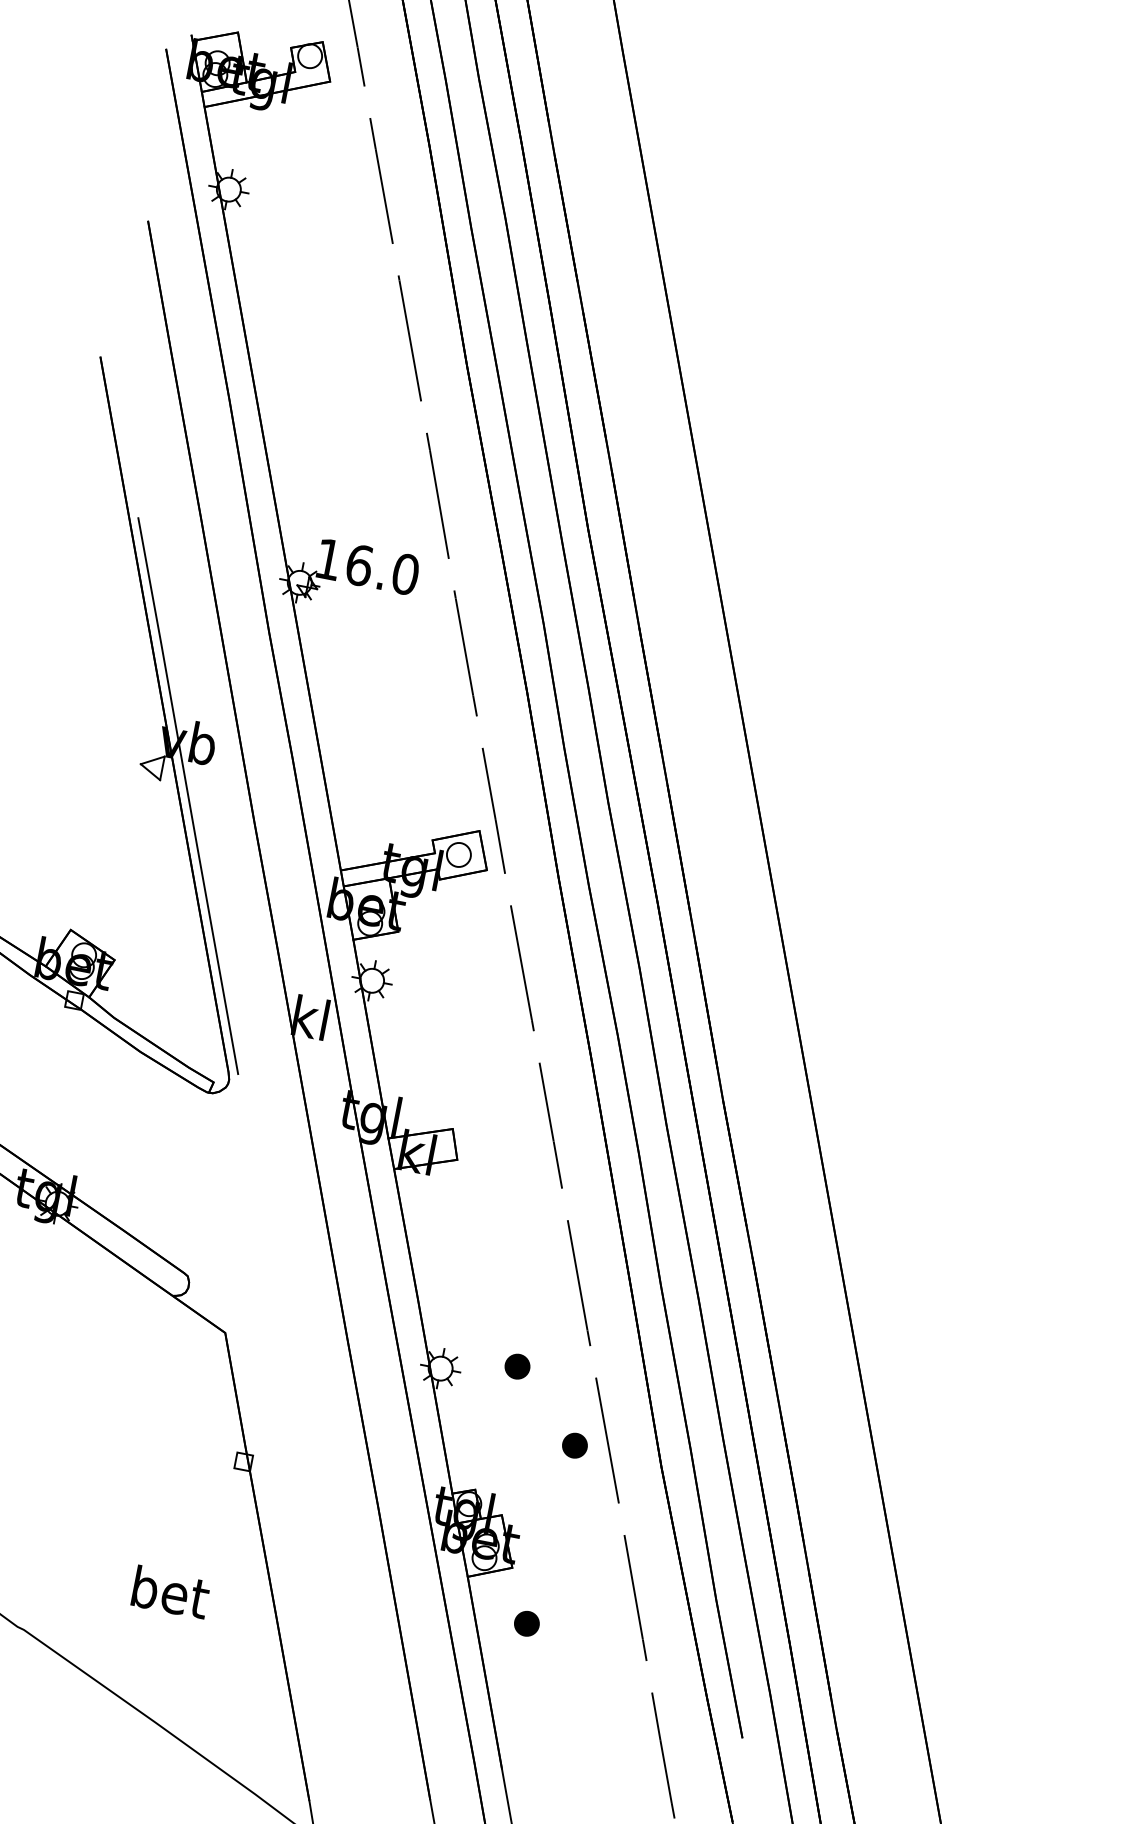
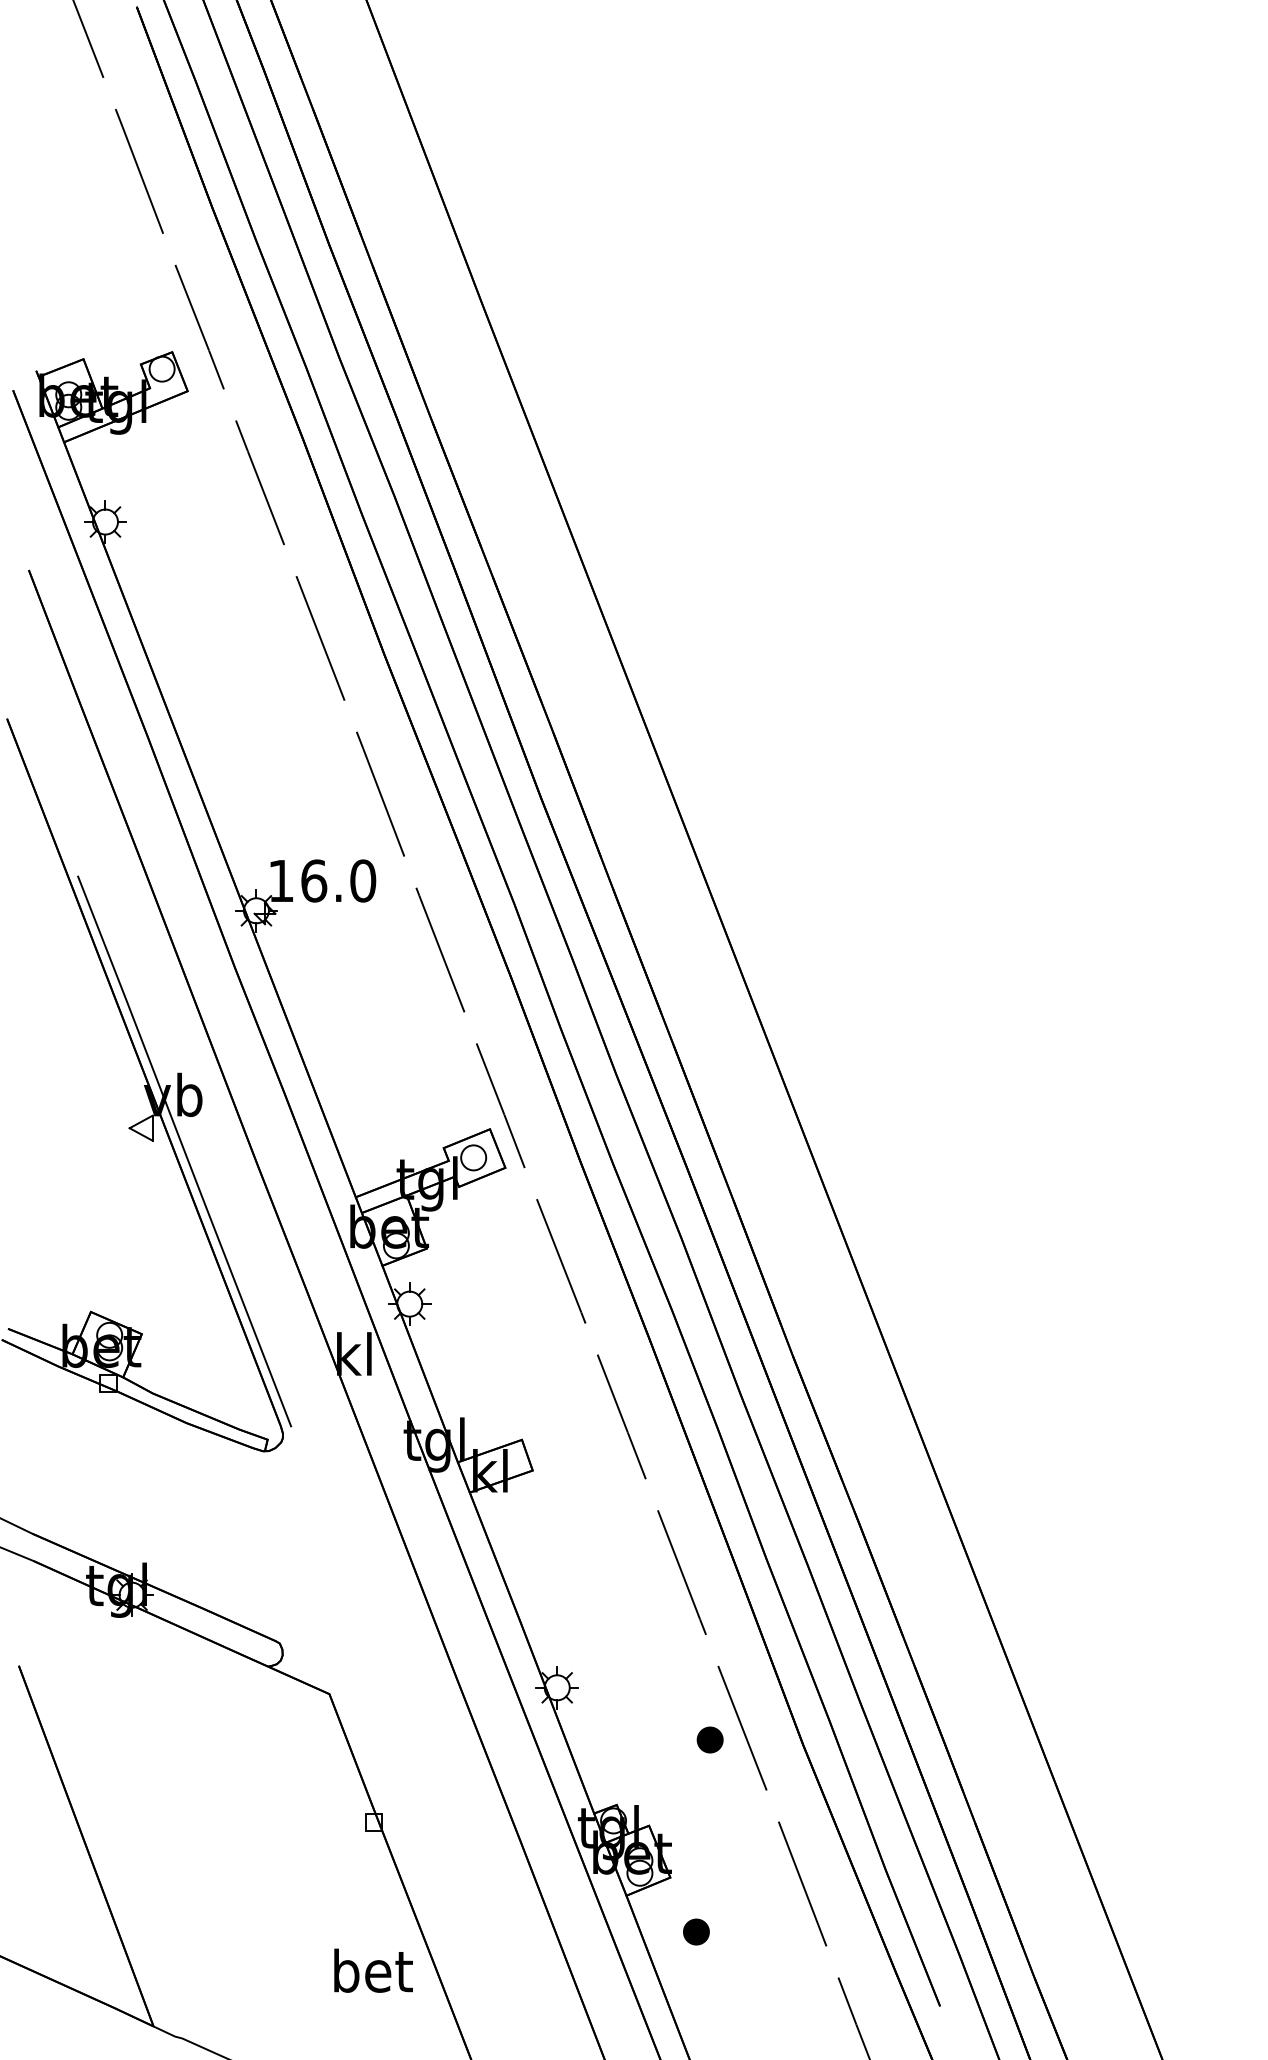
part: (517, 1366) -> (635, 1670), removed
text: (171, 1592) -> (373, 1970), moved

